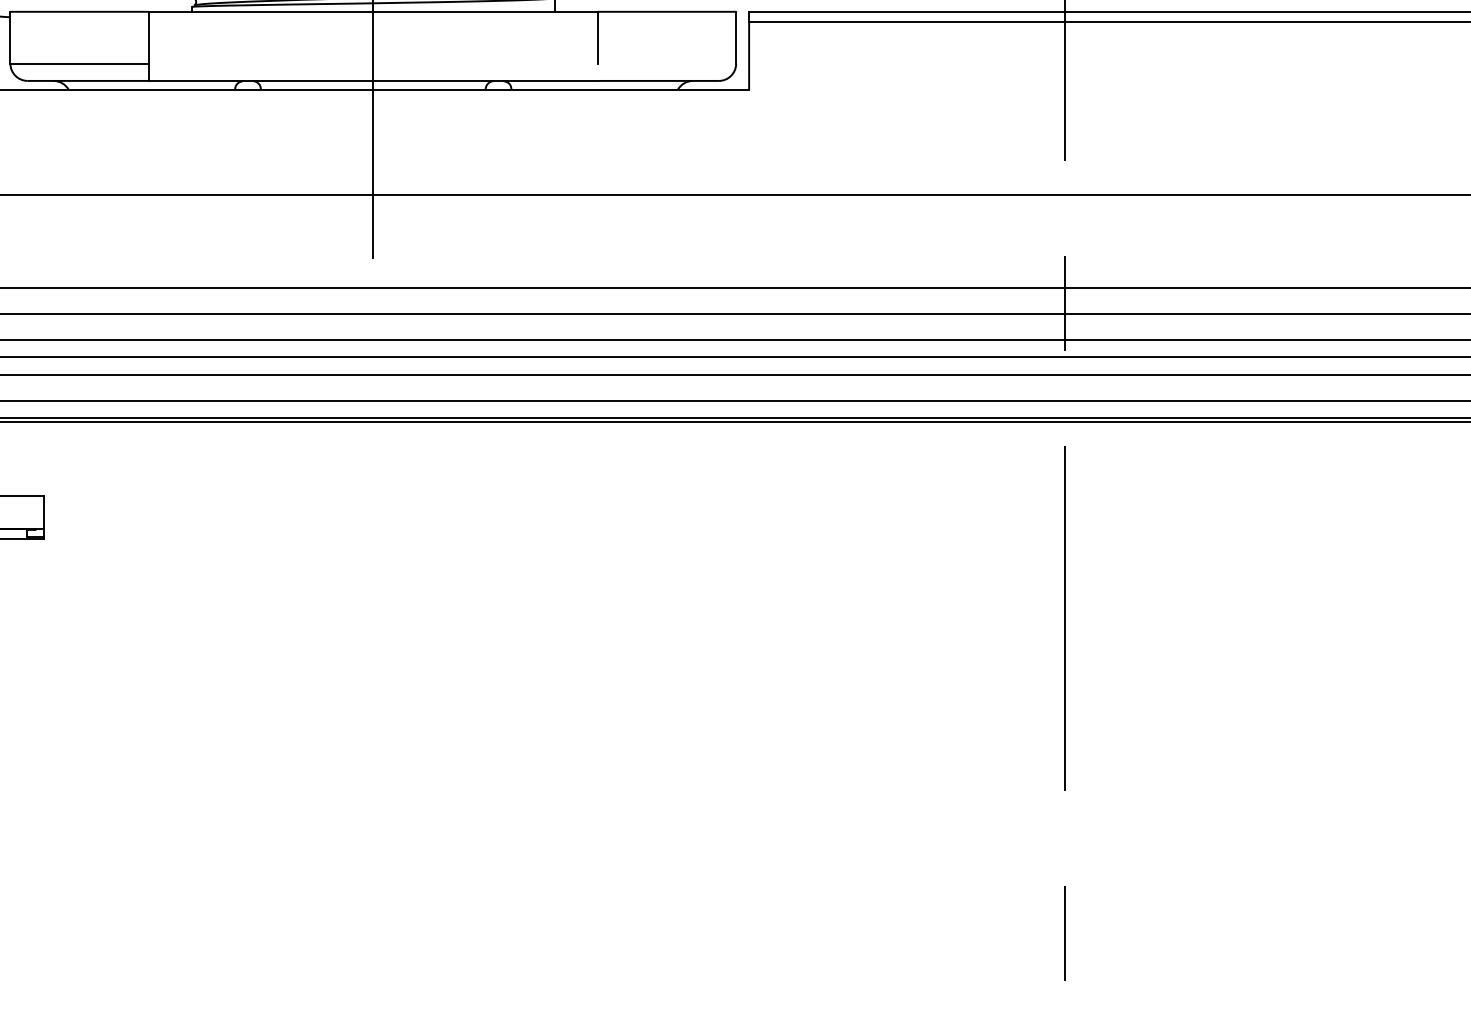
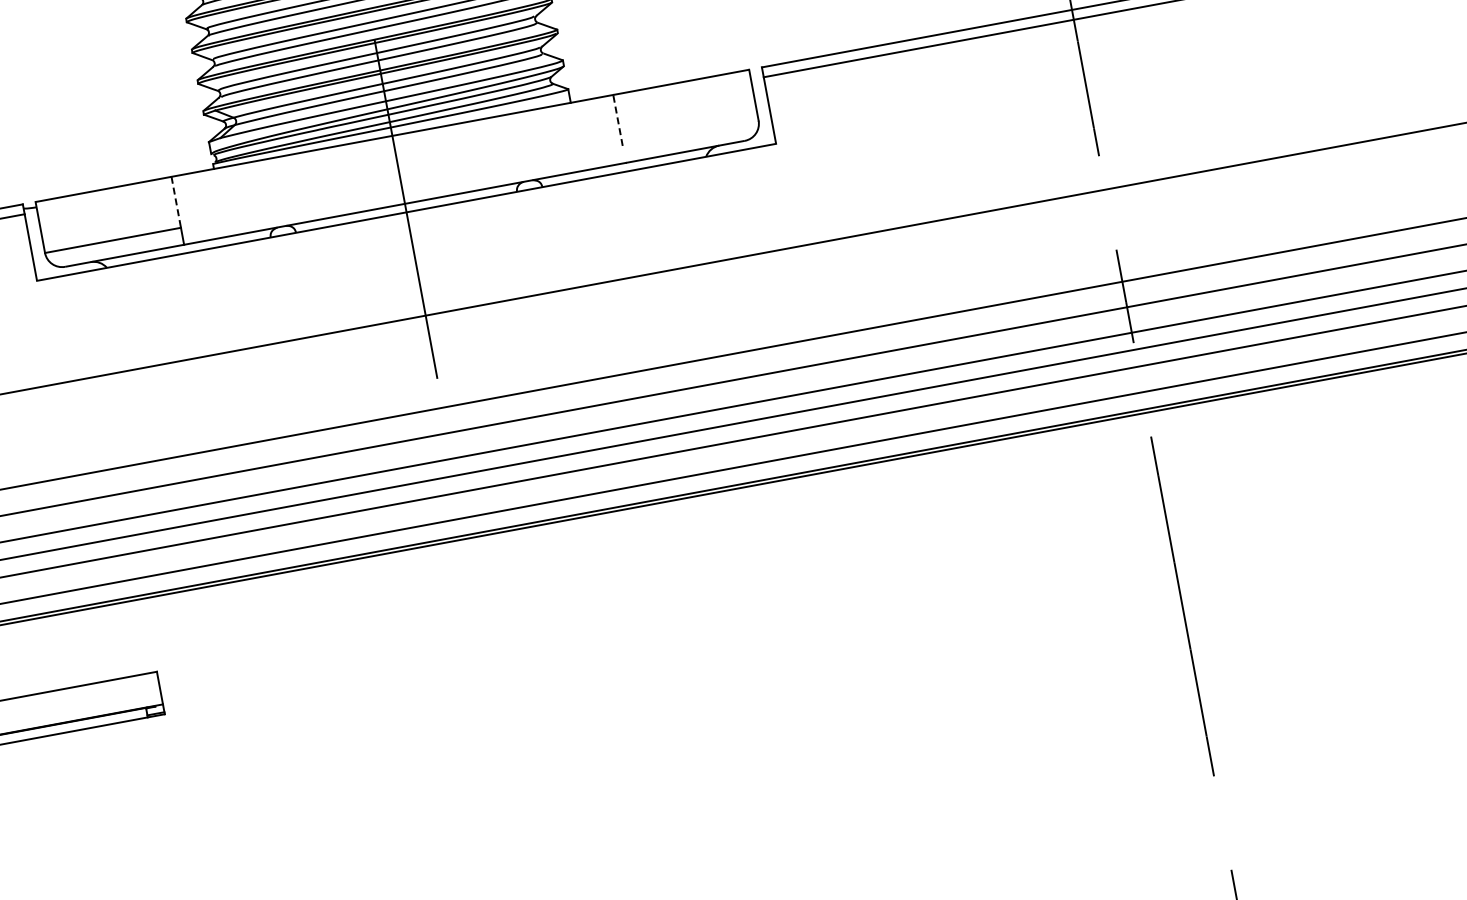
line: (148, 37) -> (176, 202), solid -> dashed
line: (597, 37) -> (617, 120), solid -> dashed

